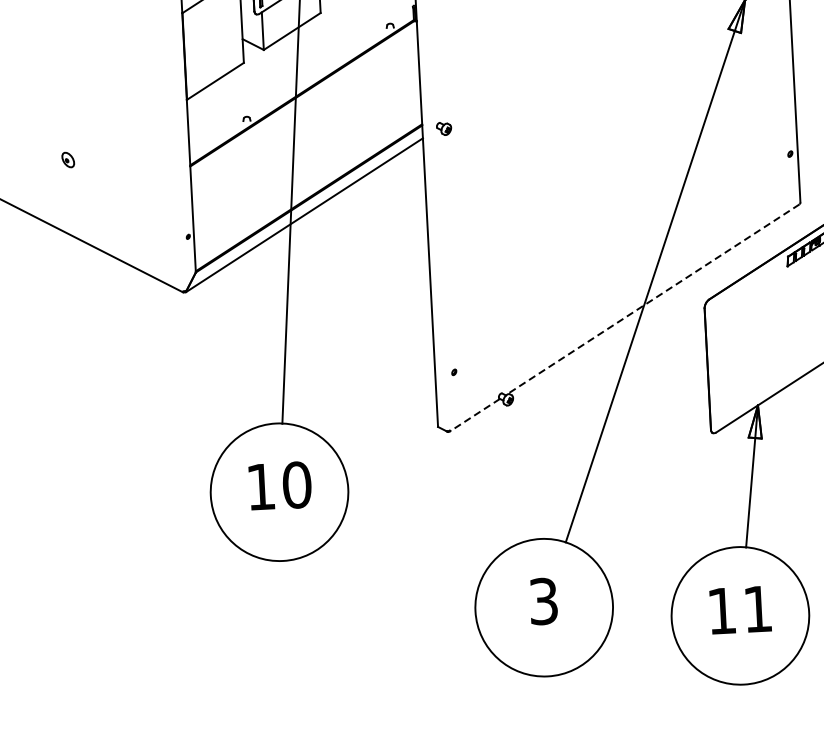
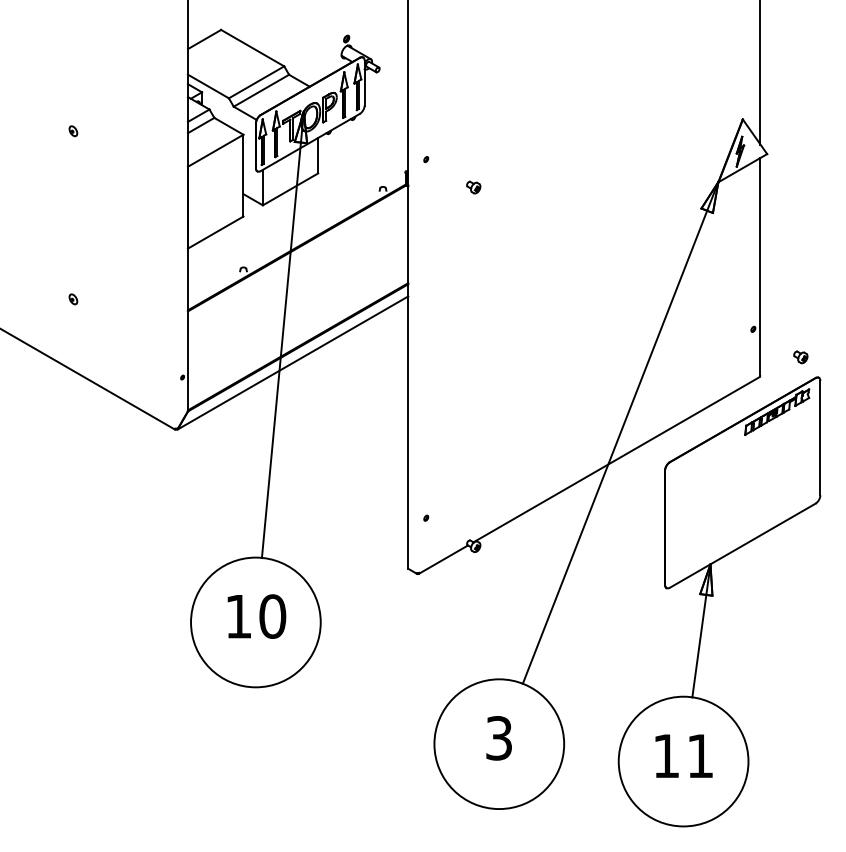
part: (443, 128) -> (473, 187), moved
part: (68, 160) -> (73, 299), size x0.71
line: (652, 300) -> (616, 460), dashed -> solid
line: (474, 415) -> (443, 559), dashed -> solid

